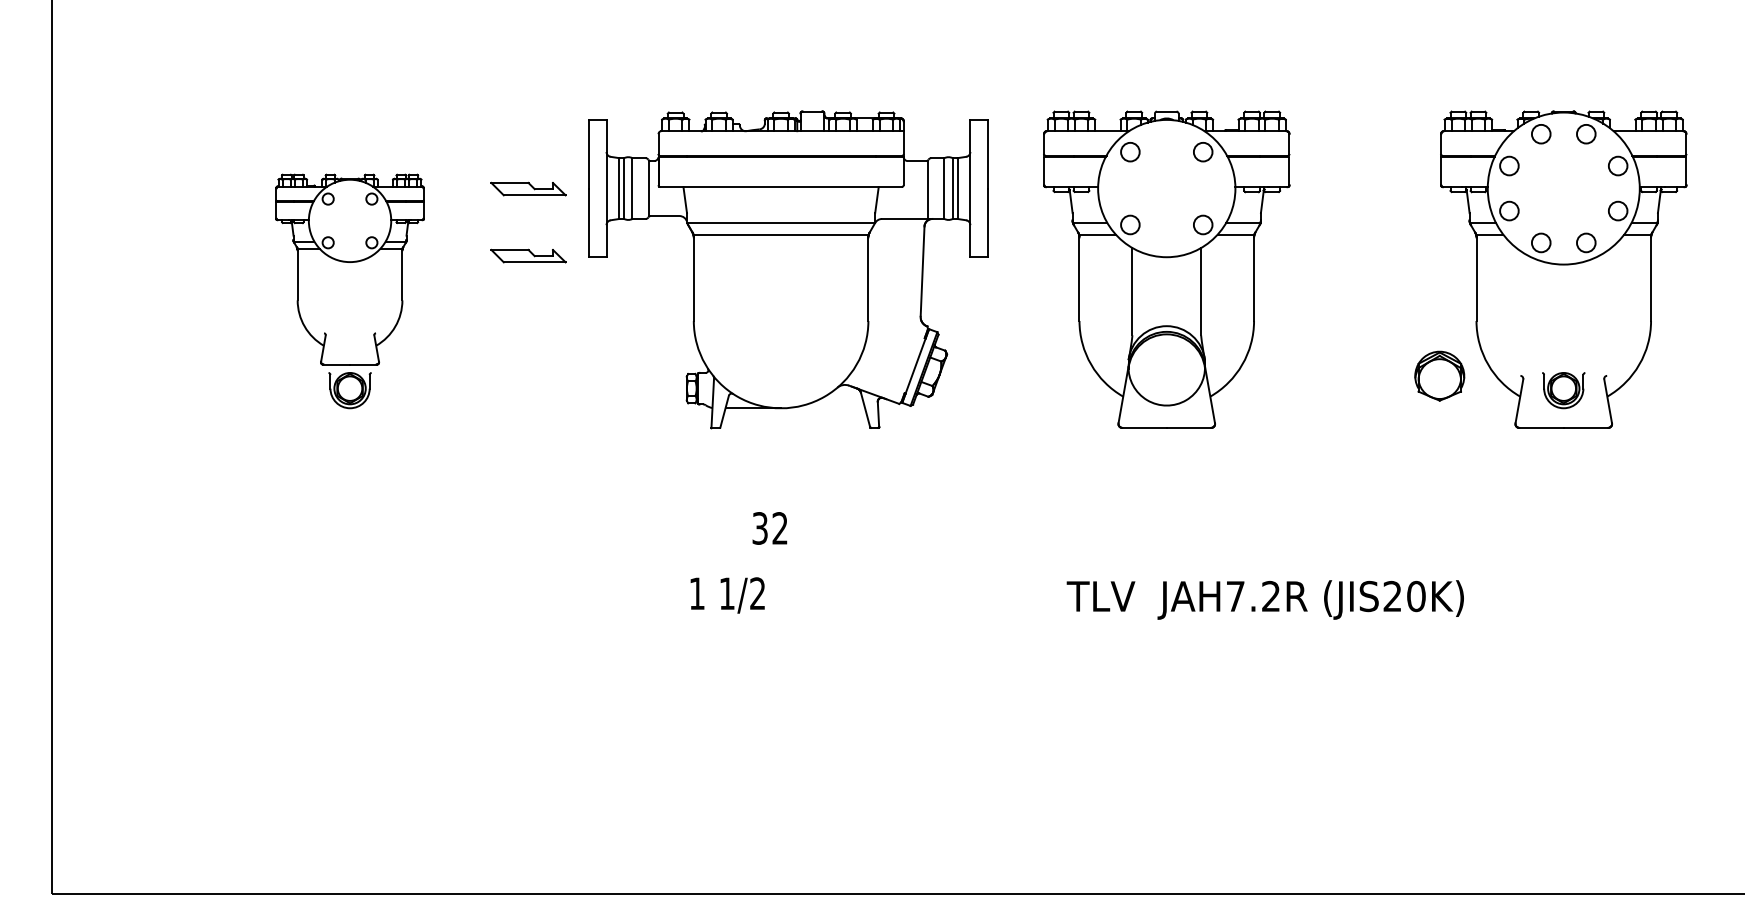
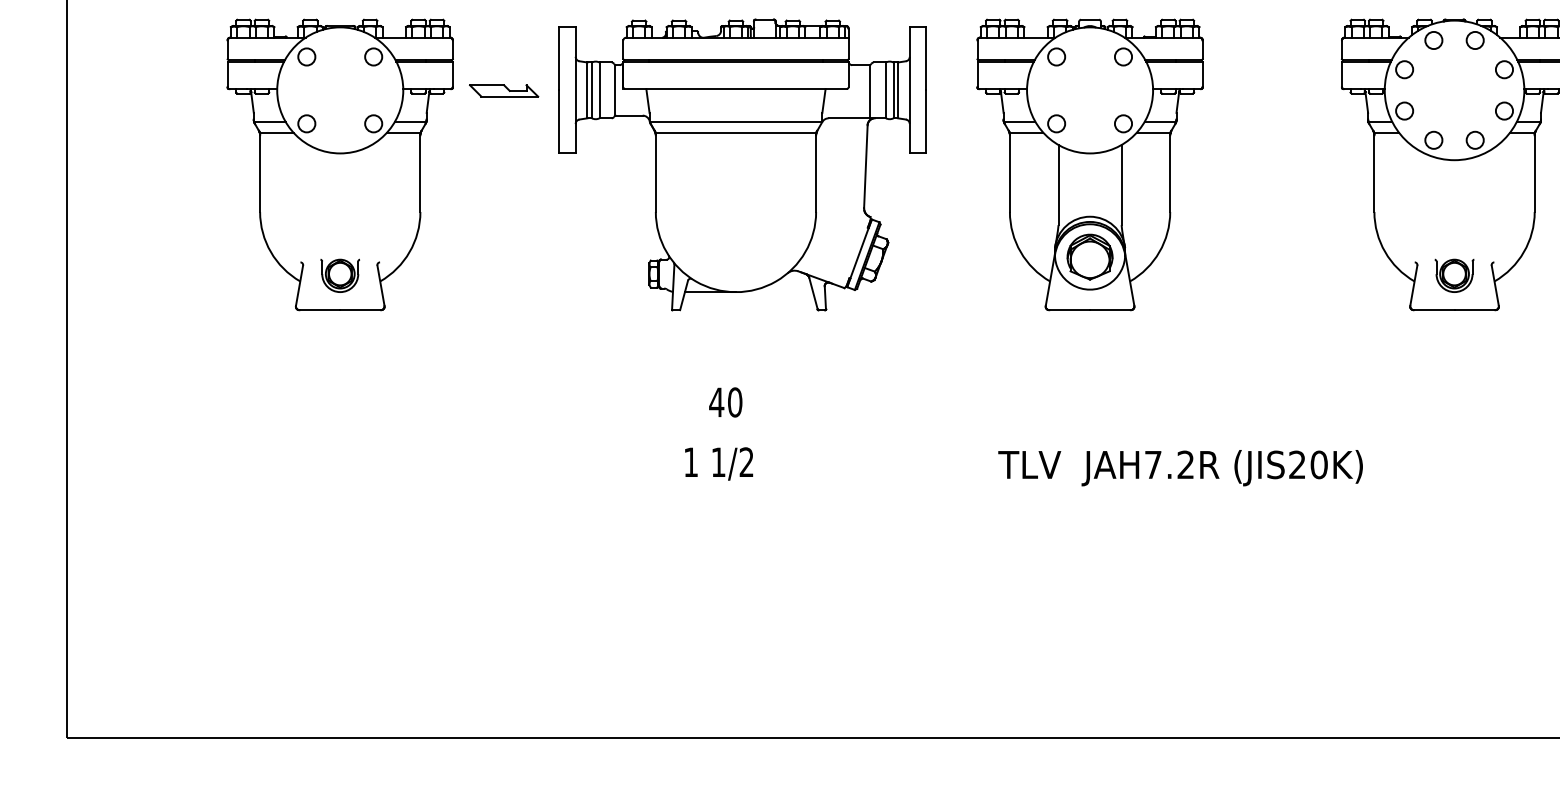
part: (528, 255) -> (504, 151), removed
part: (349, 269) -> (339, 164), size x1.67
part: (1439, 375) -> (1089, 256), moved
text: (769, 528) -> (725, 402), 32 -> 40
text: (727, 595) -> (718, 464), moved

